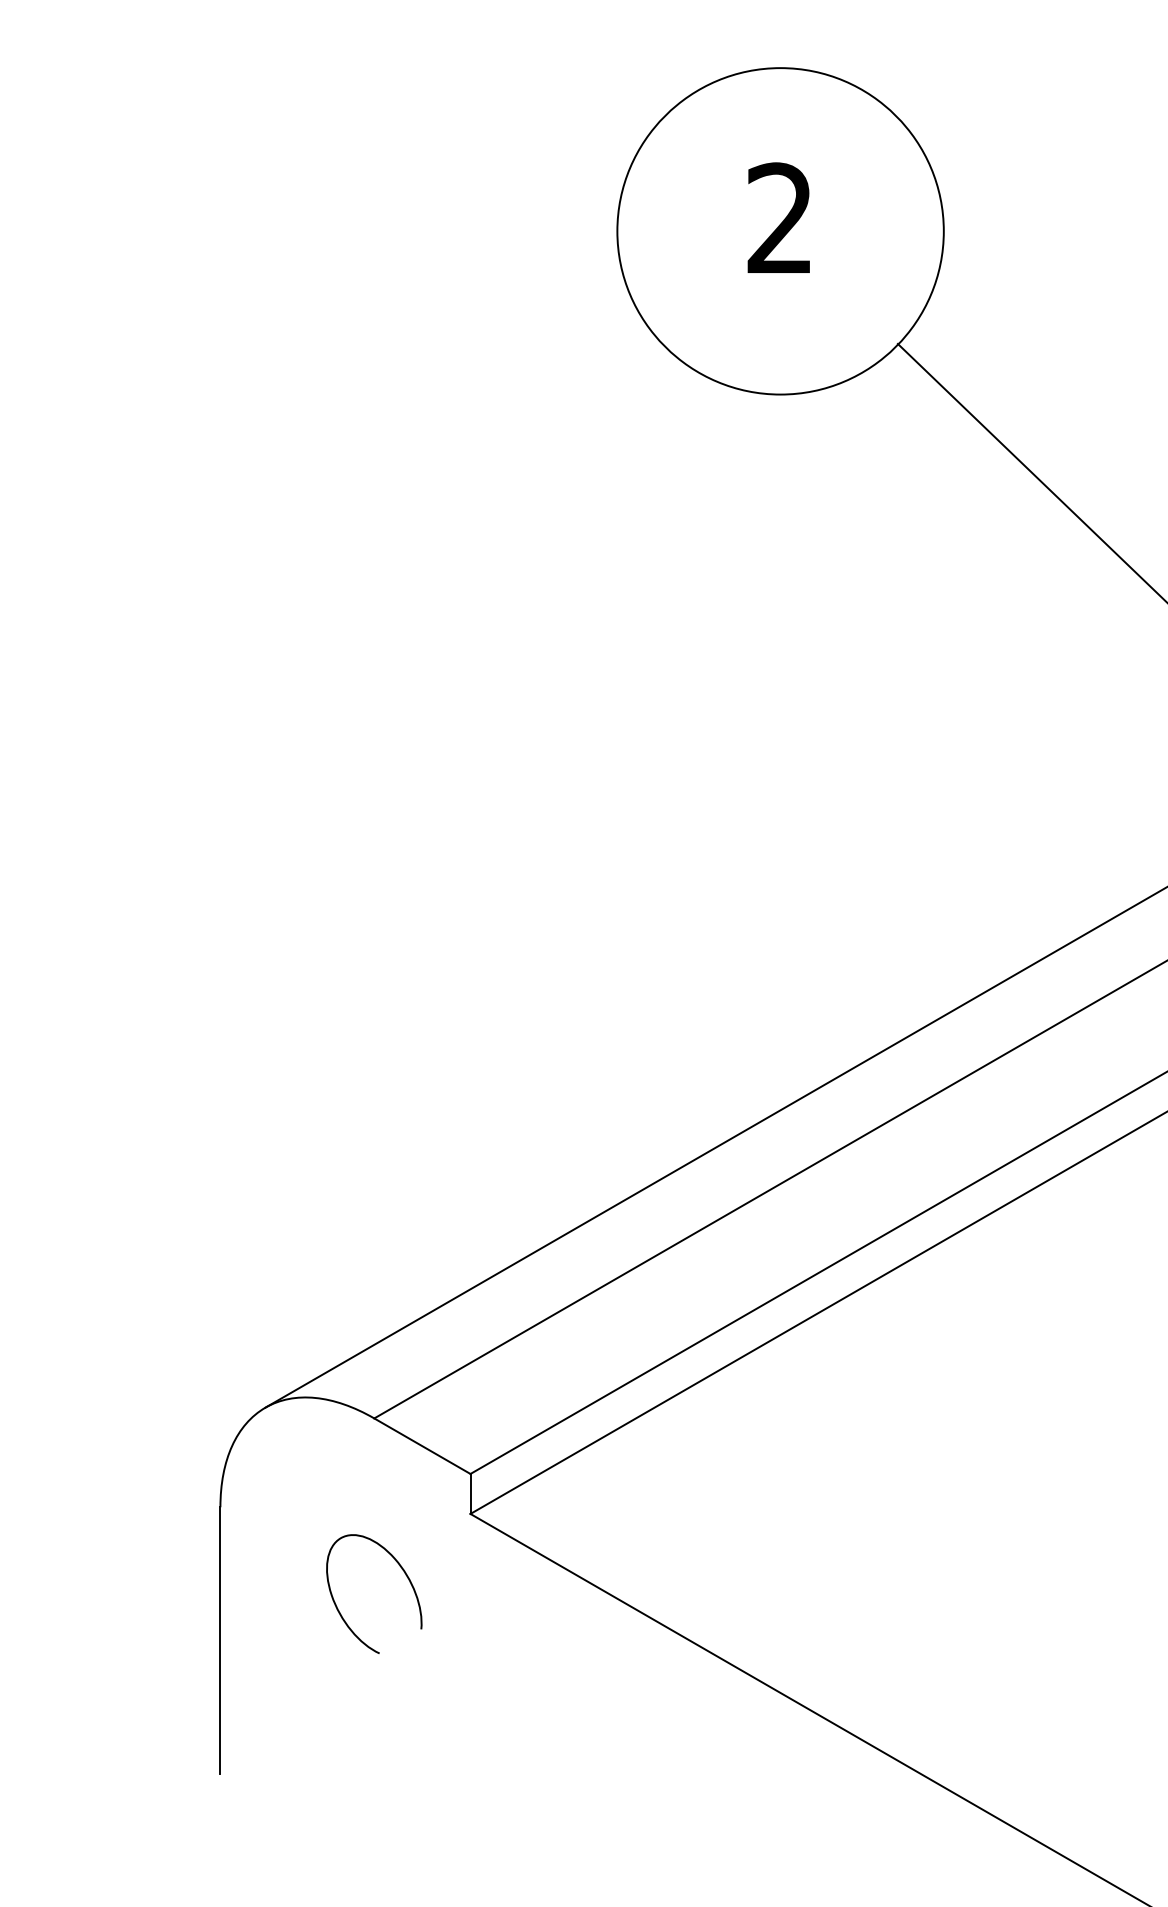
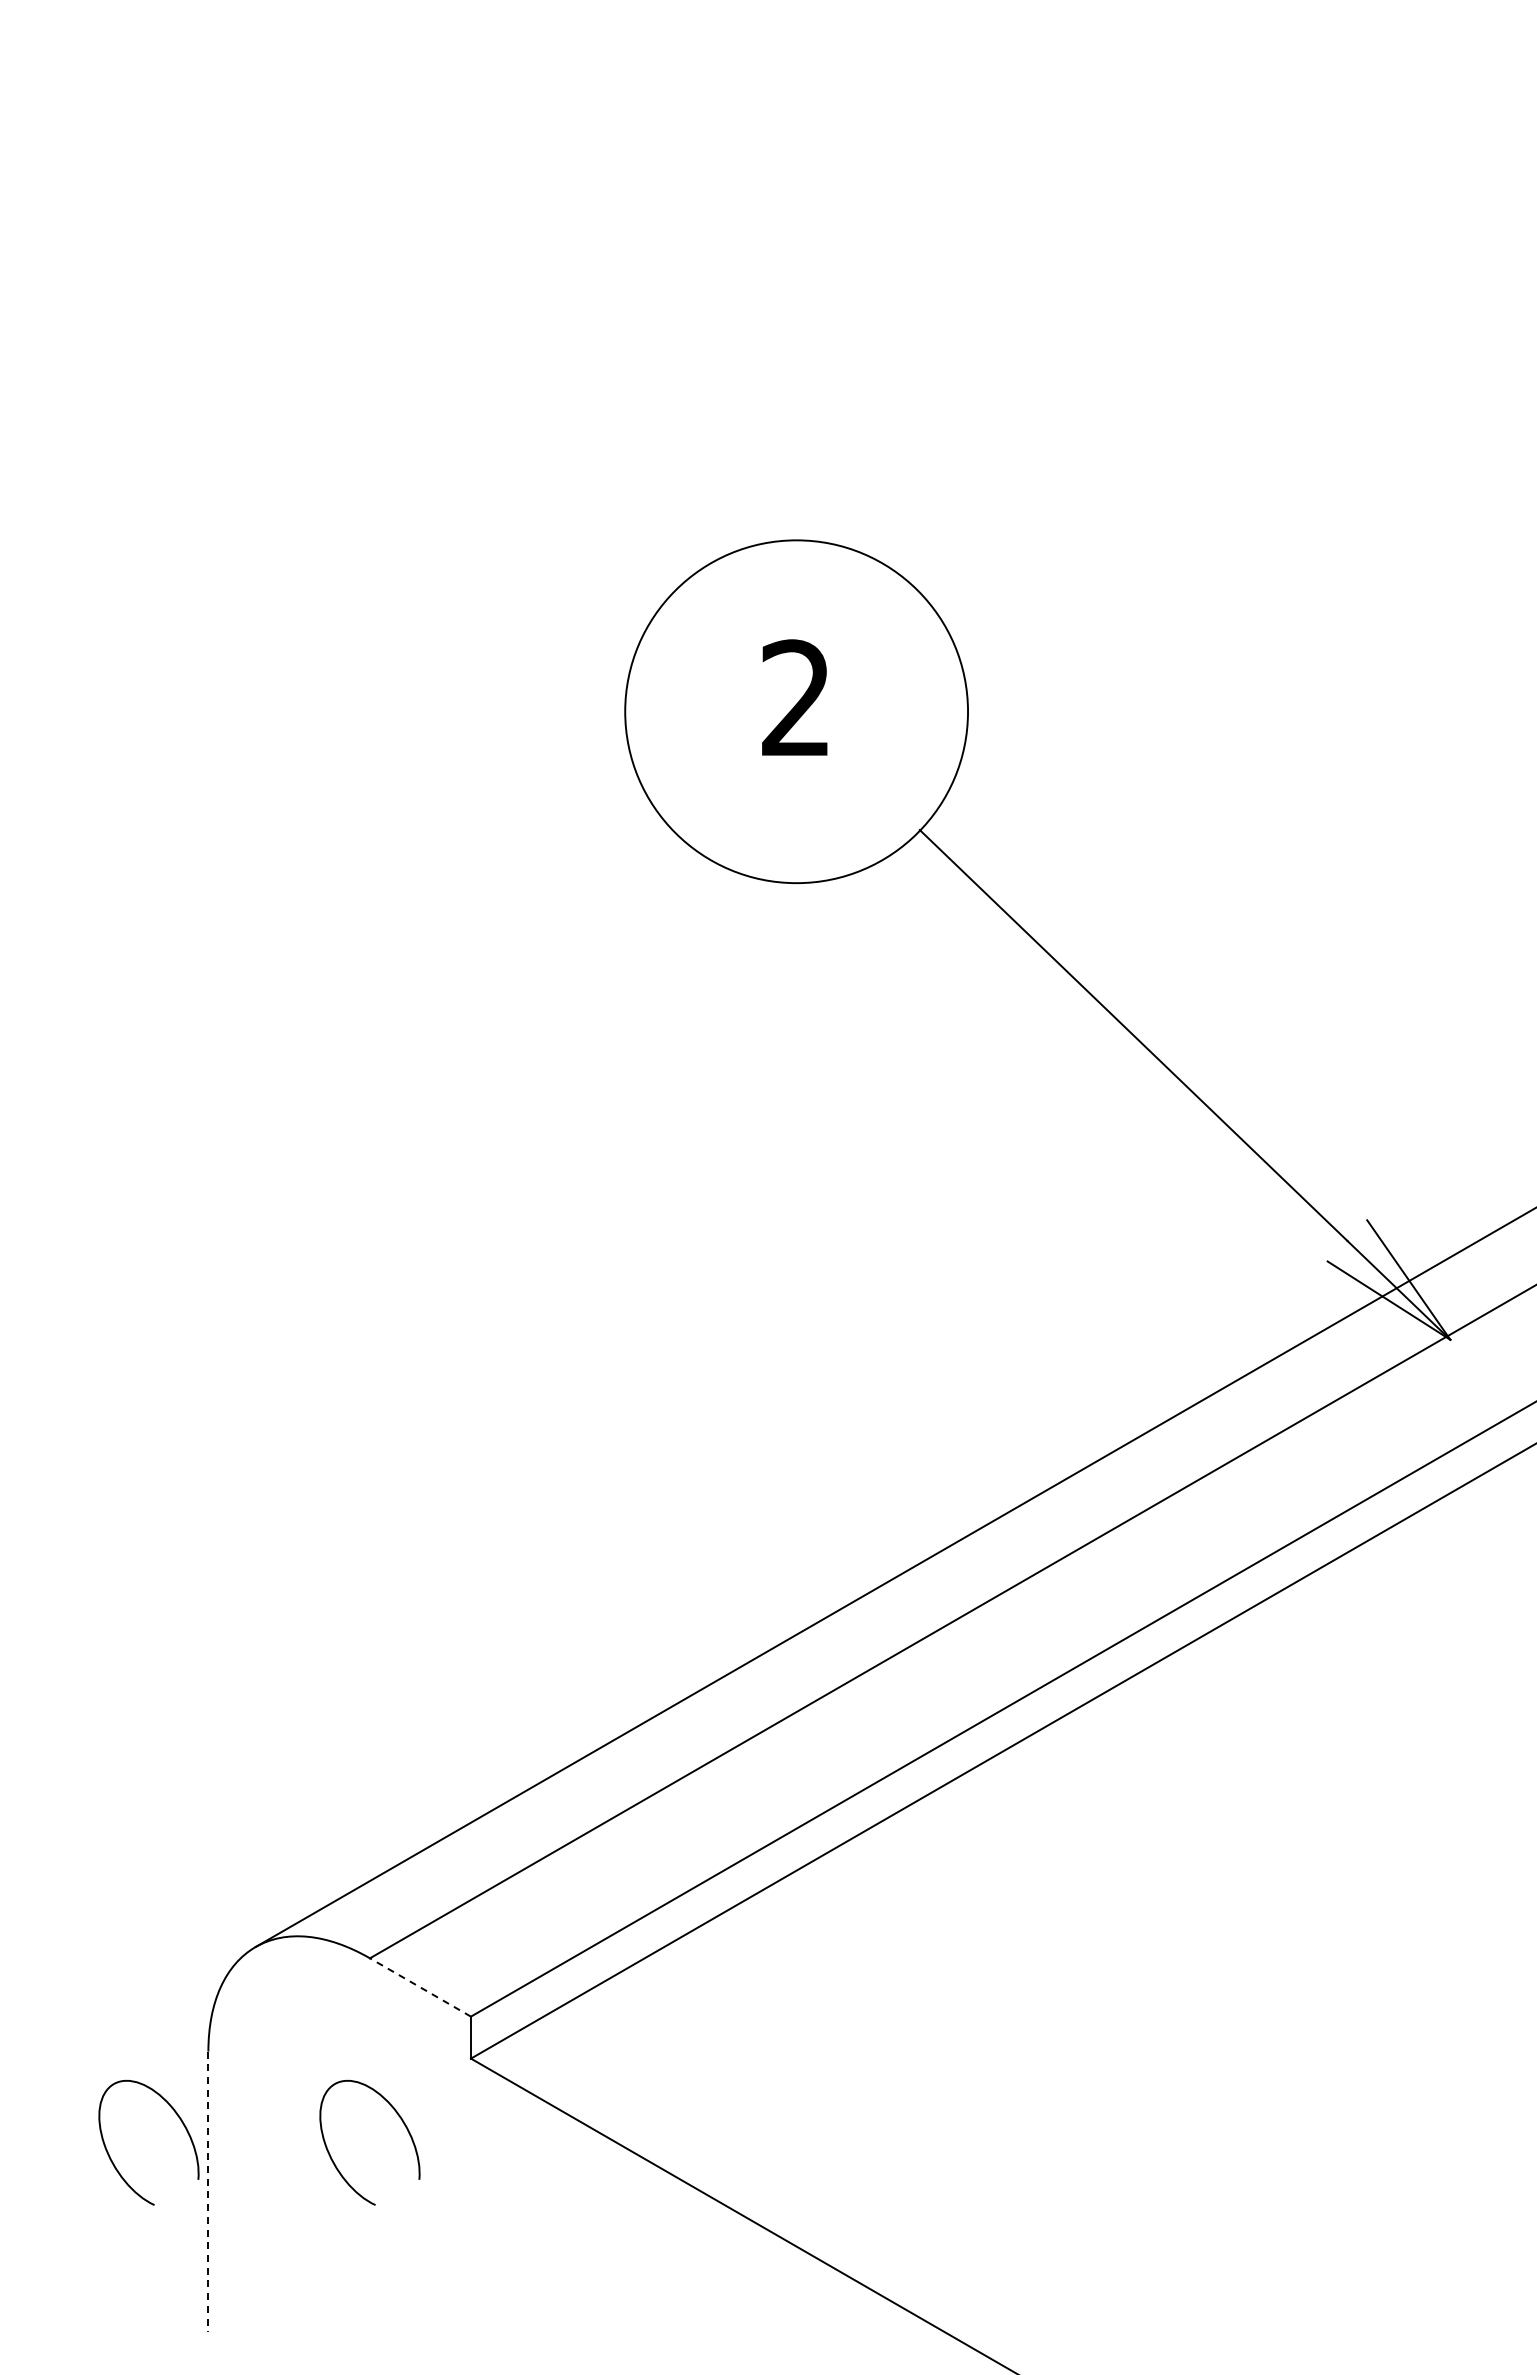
line: (422, 1446) -> (420, 1987), solid -> dashed
curve: (195, 1576) -> (182, 2124), added
line: (220, 1640) -> (208, 2191), solid -> dashed

